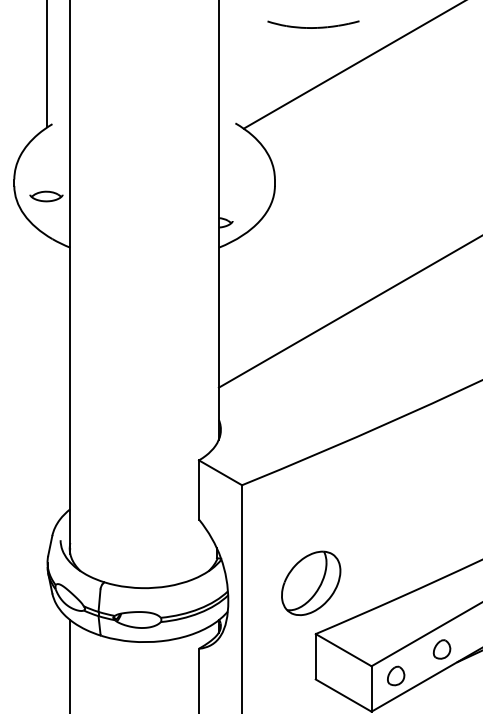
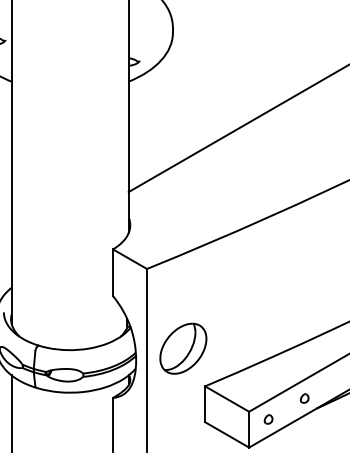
part: (311, 582) -> (183, 348), moved
part: (441, 649) -> (304, 398), size x0.6
part: (396, 675) -> (268, 419), size x0.6

